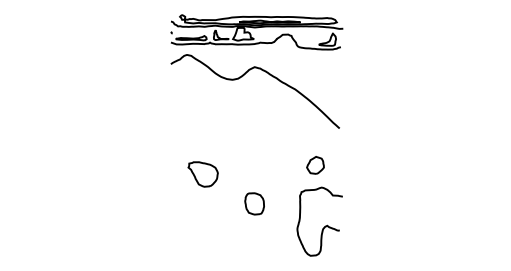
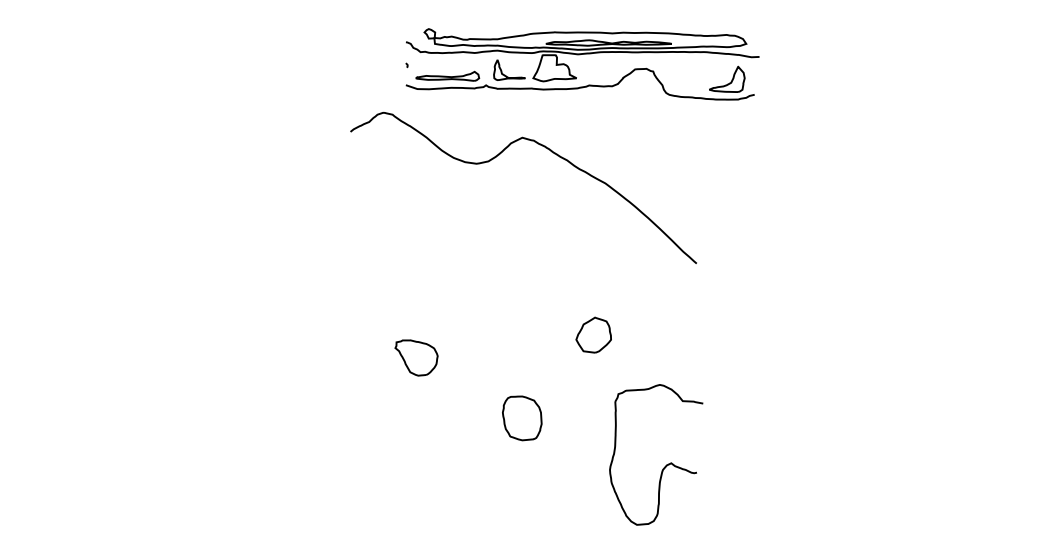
part: (256, 32) -> (581, 64), moved
part: (315, 165) -> (593, 335), moved
part: (202, 174) -> (415, 358), size x0.7

